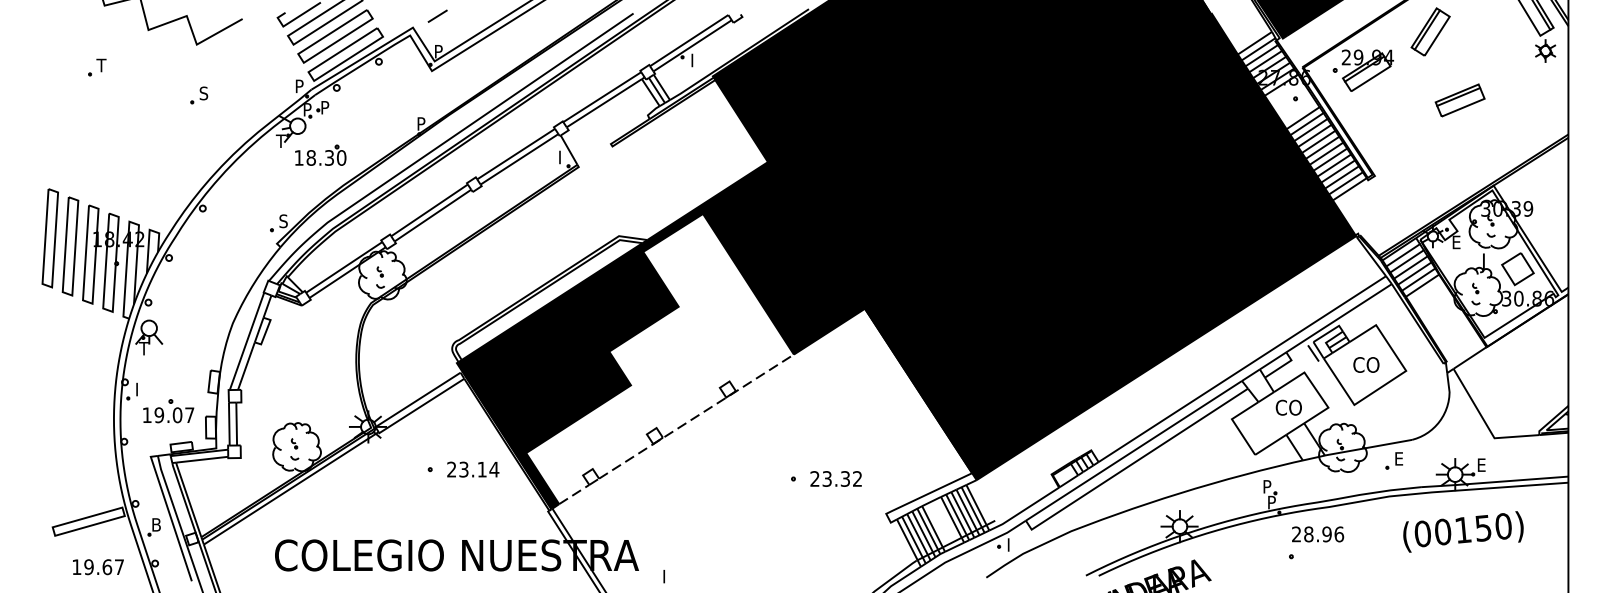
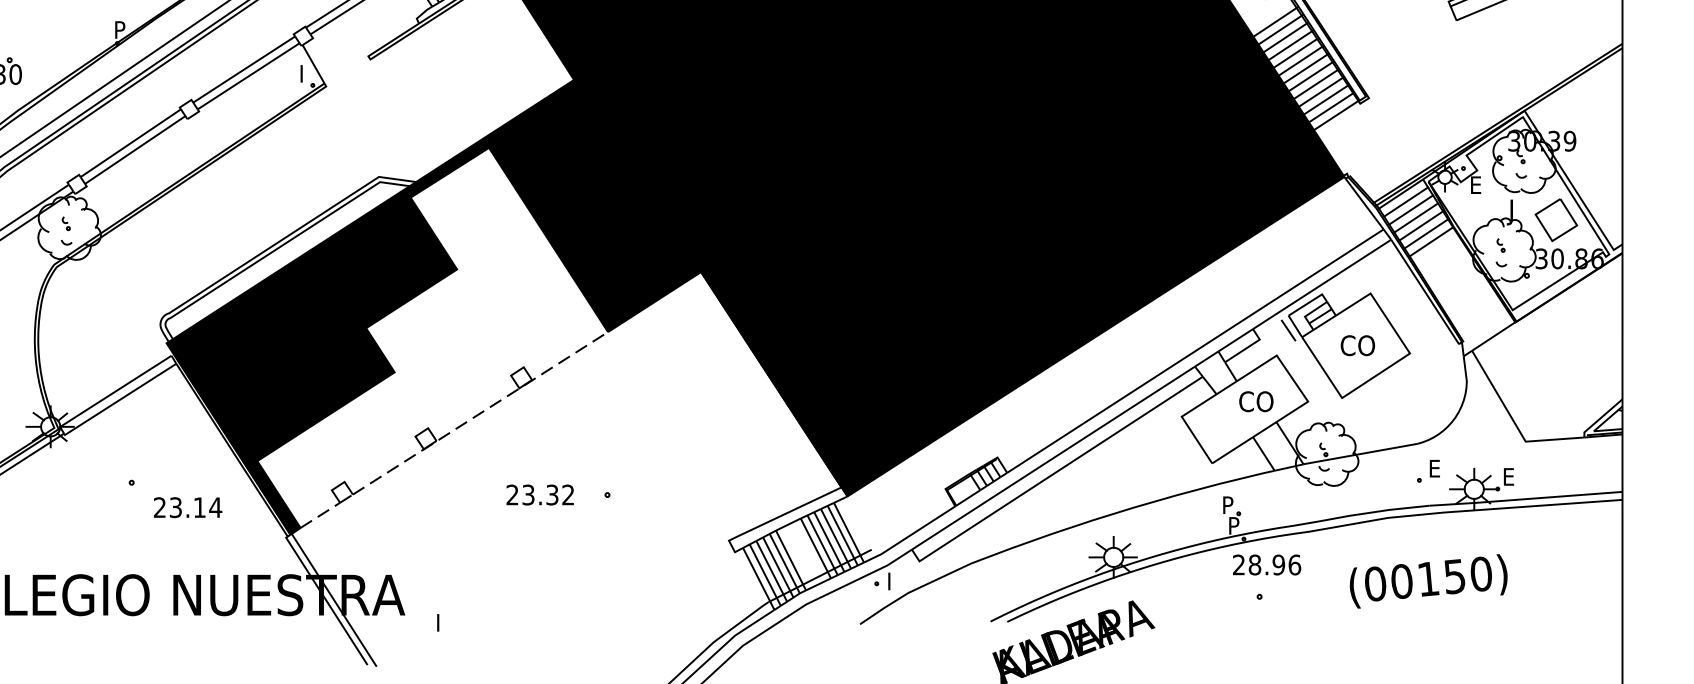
part: (1394, 460) -> (1428, 470), moved
text: (473, 469) -> (188, 507), moved
text: (835, 478) -> (539, 494), moved
text: (1463, 531) -> (1428, 580), moved
text: (1318, 534) -> (1267, 565), moved

